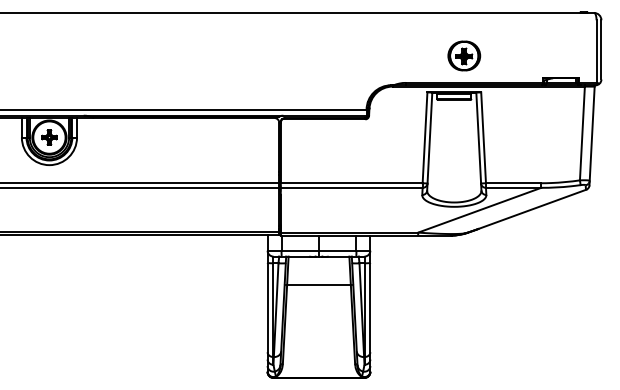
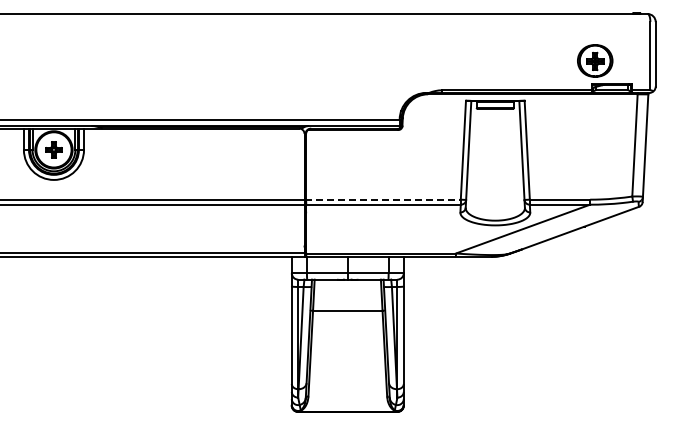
part: (464, 55) -> (595, 60), moved
line: (351, 183) -> (383, 199), solid -> dashed

